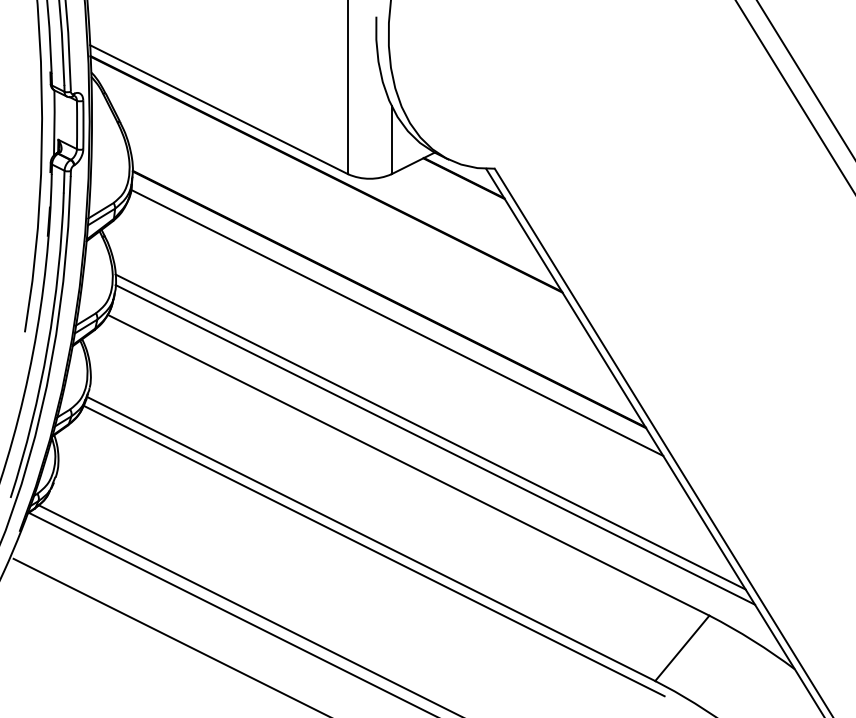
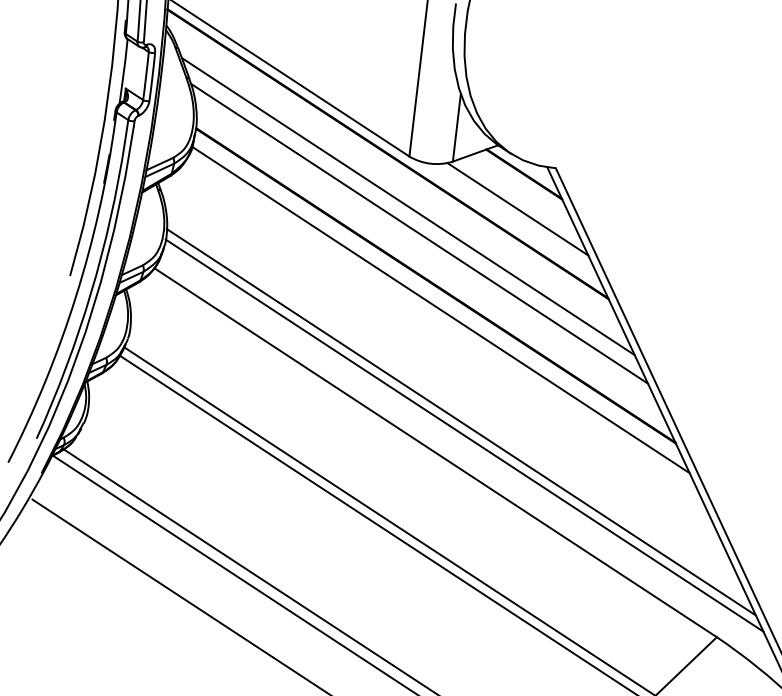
line: (461, 213) -> (517, 208), added
line: (352, 223) -> (408, 206), added
line: (366, 249) -> (419, 233), added

